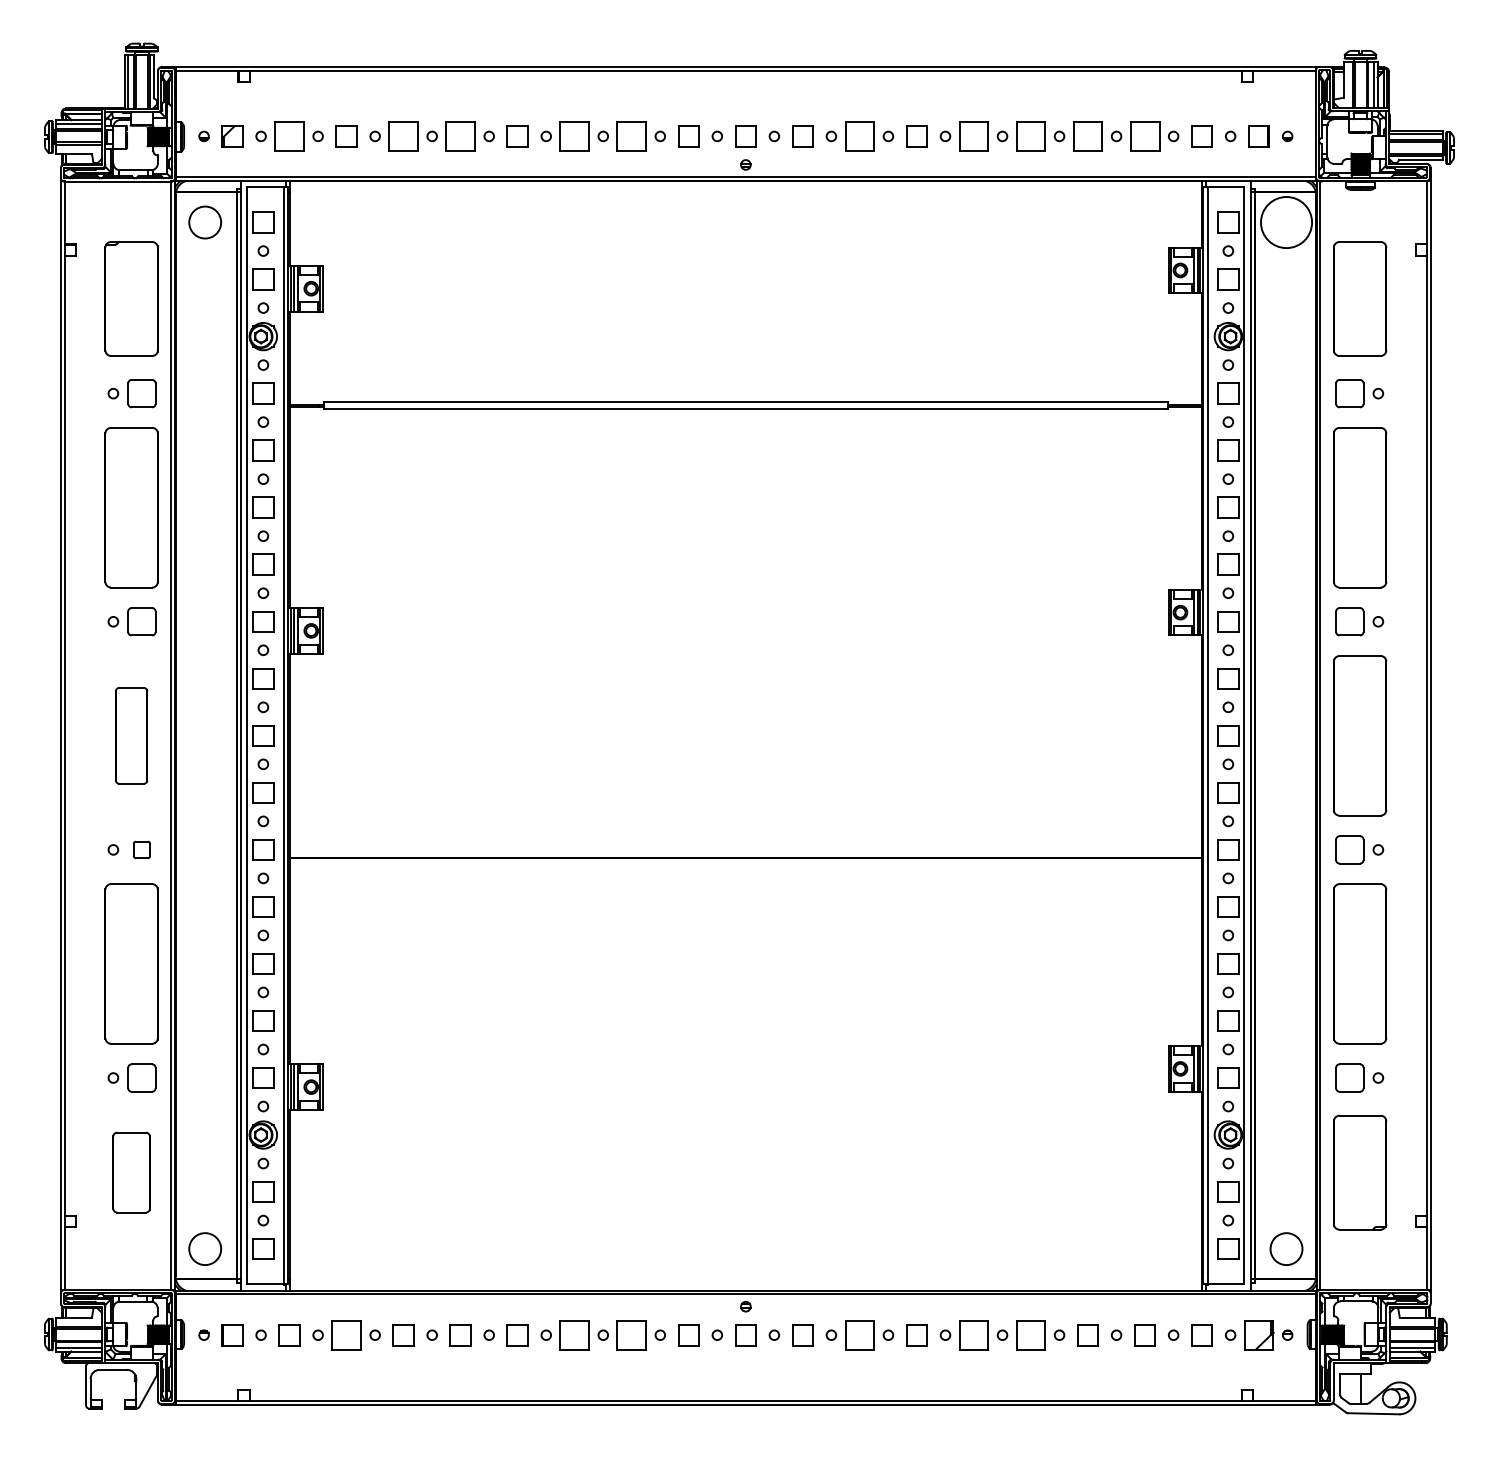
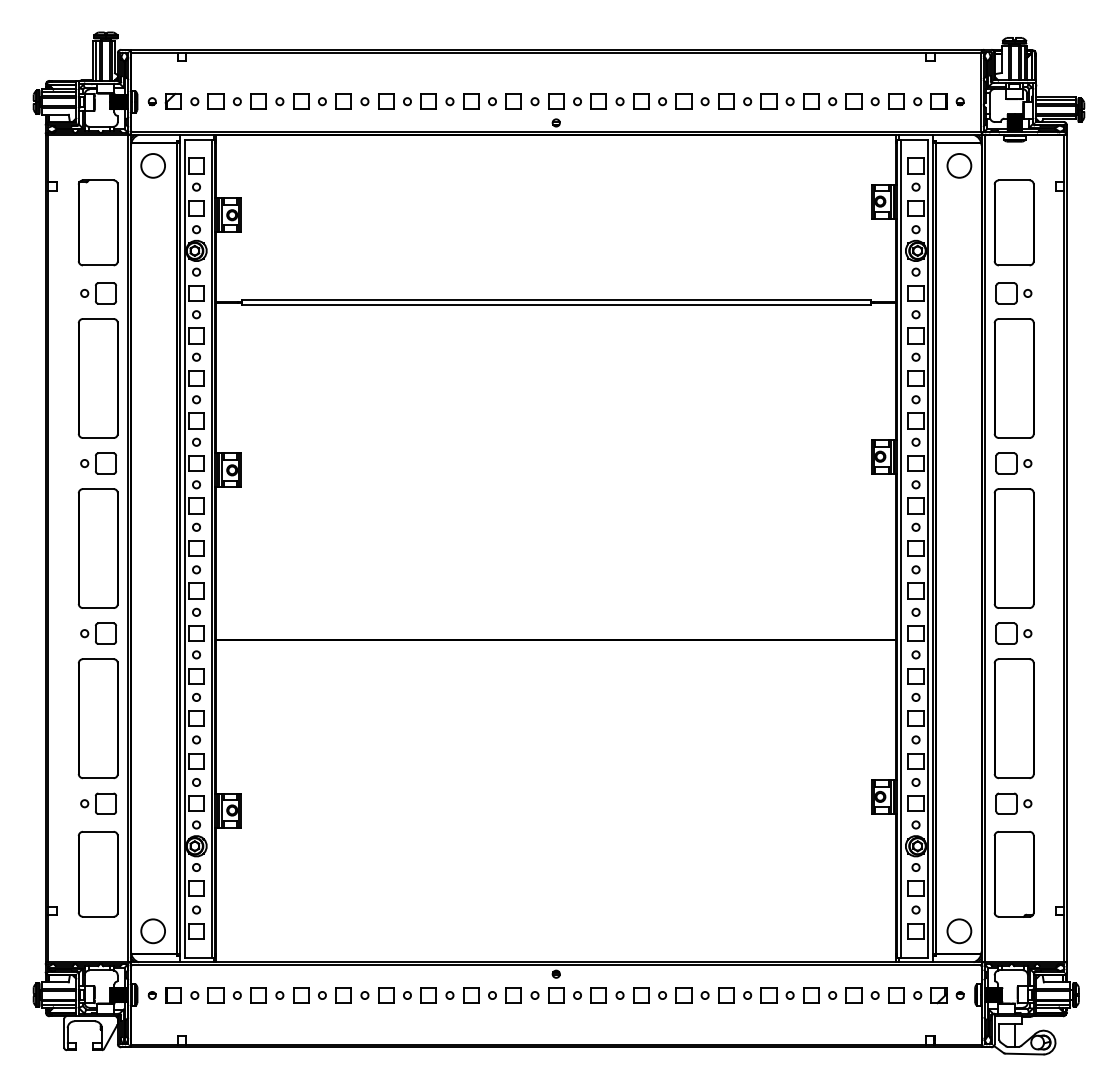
part: (289, 136) -> (216, 101), size x0.71
part: (403, 136) -> (301, 101), size x0.71
part: (460, 136) -> (343, 101), size x0.71
part: (574, 136) -> (428, 101), size x0.71
part: (631, 136) -> (471, 101), size x0.71
part: (859, 136) -> (641, 101), size x0.71
part: (973, 136) -> (726, 101), size x0.71
part: (1030, 136) -> (768, 101), size x0.71
part: (1087, 136) -> (811, 101), size x0.71
part: (1144, 136) -> (853, 101), size x0.71
circle: (1286, 222) -> (959, 165), size x0.62
part: (131, 735) -> (98, 548), size x1.67
part: (141, 849) -> (105, 633), size x1.67
part: (131, 1172) -> (98, 874), size x1.43
part: (346, 1335) -> (258, 995), size x0.71
part: (574, 1335) -> (428, 995), size x0.71
part: (631, 1335) -> (471, 995), size x0.71
part: (859, 1335) -> (641, 995), size x0.71
part: (973, 1335) -> (726, 995), size x0.71
part: (1030, 1335) -> (768, 995), size x0.71
part: (1259, 1335) -> (939, 995), size x0.71

